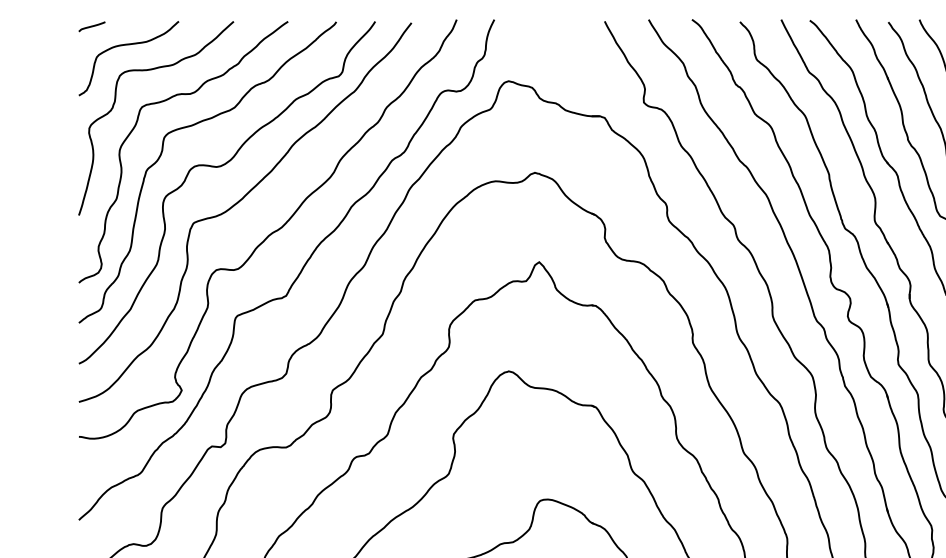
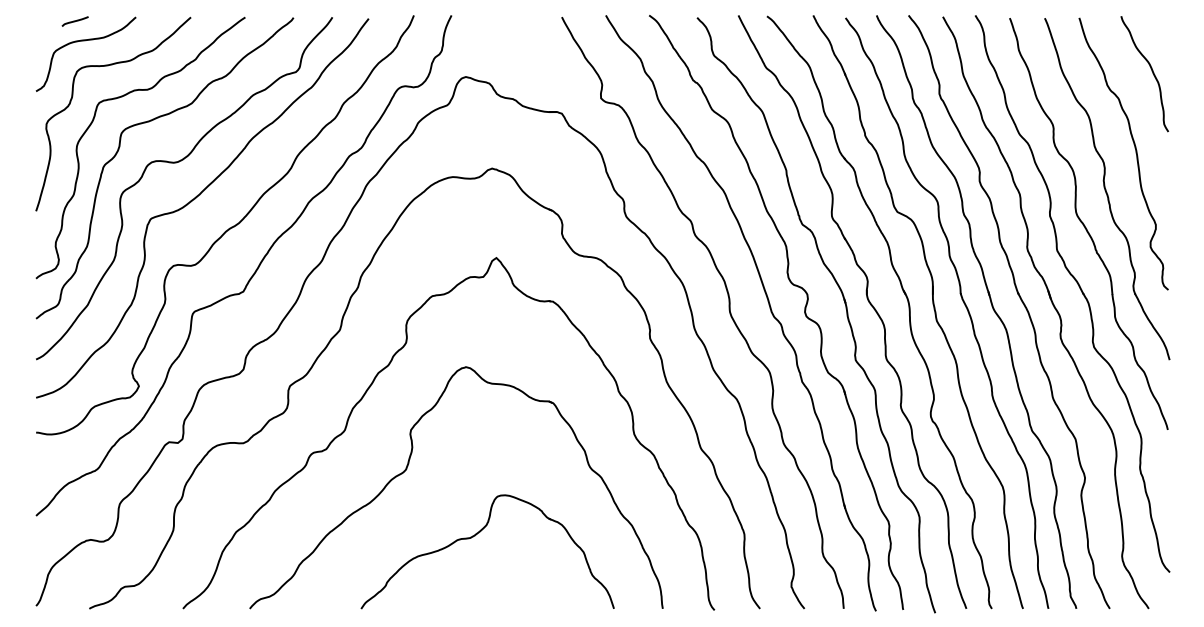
line: (91, 26) -> (74, 21), moved

